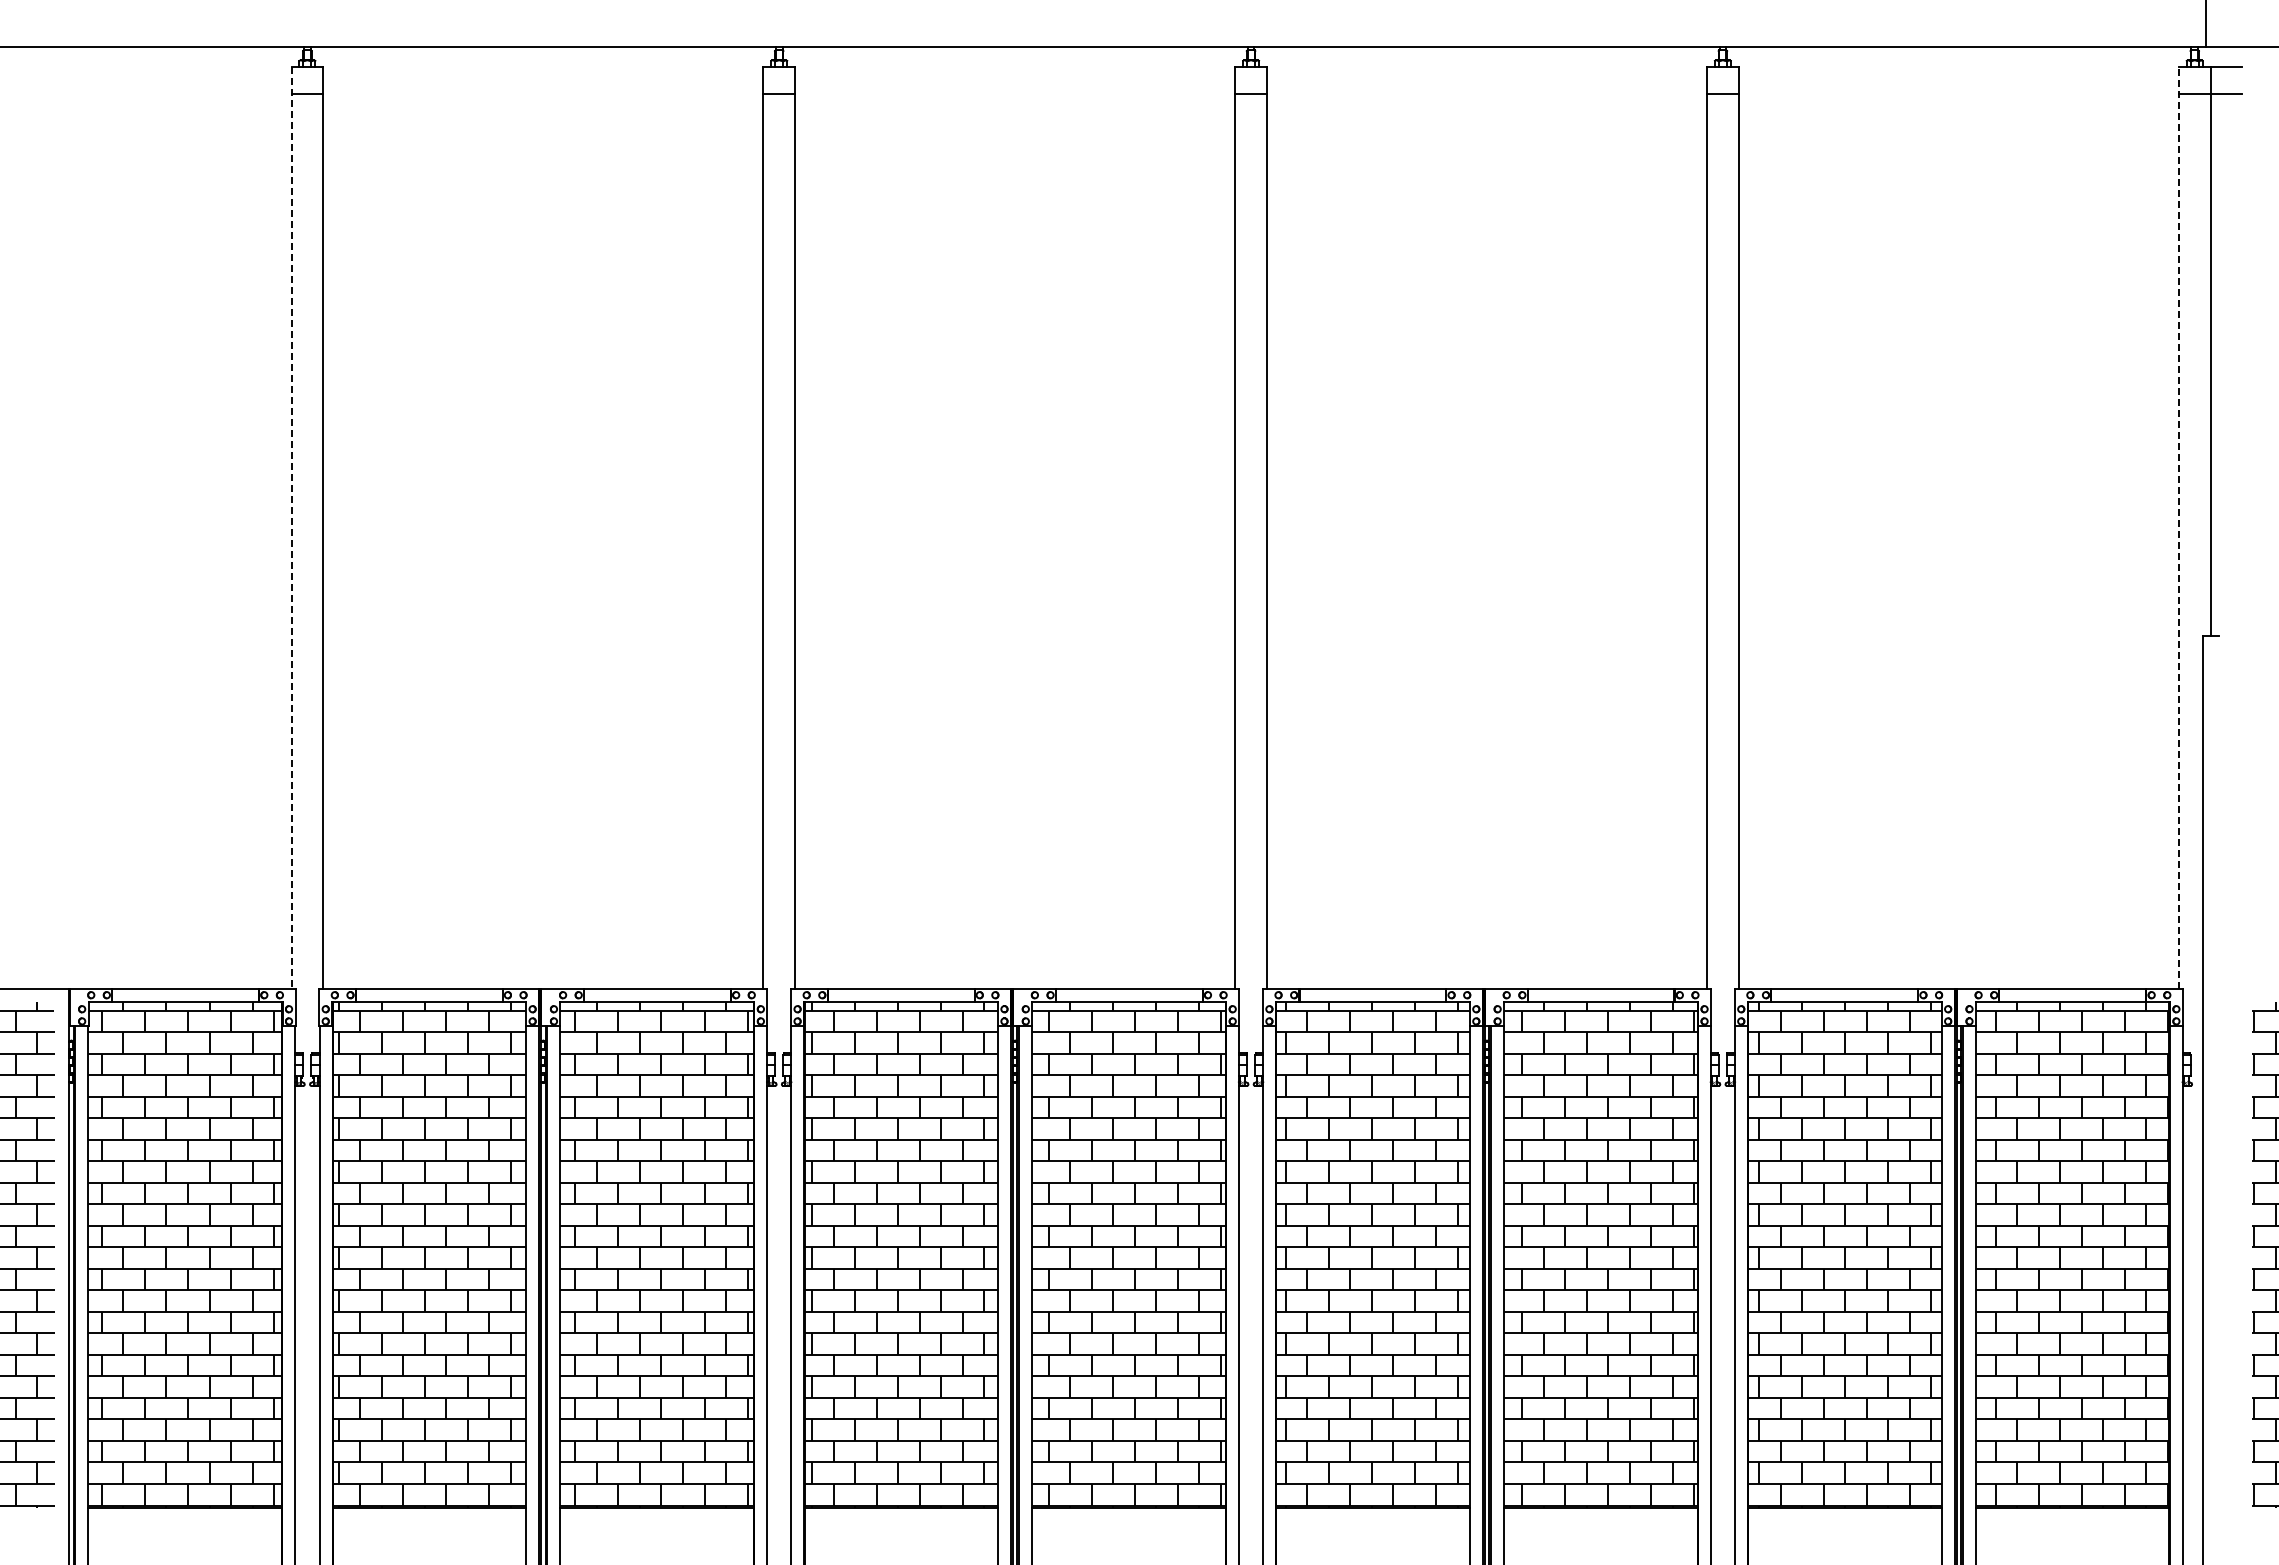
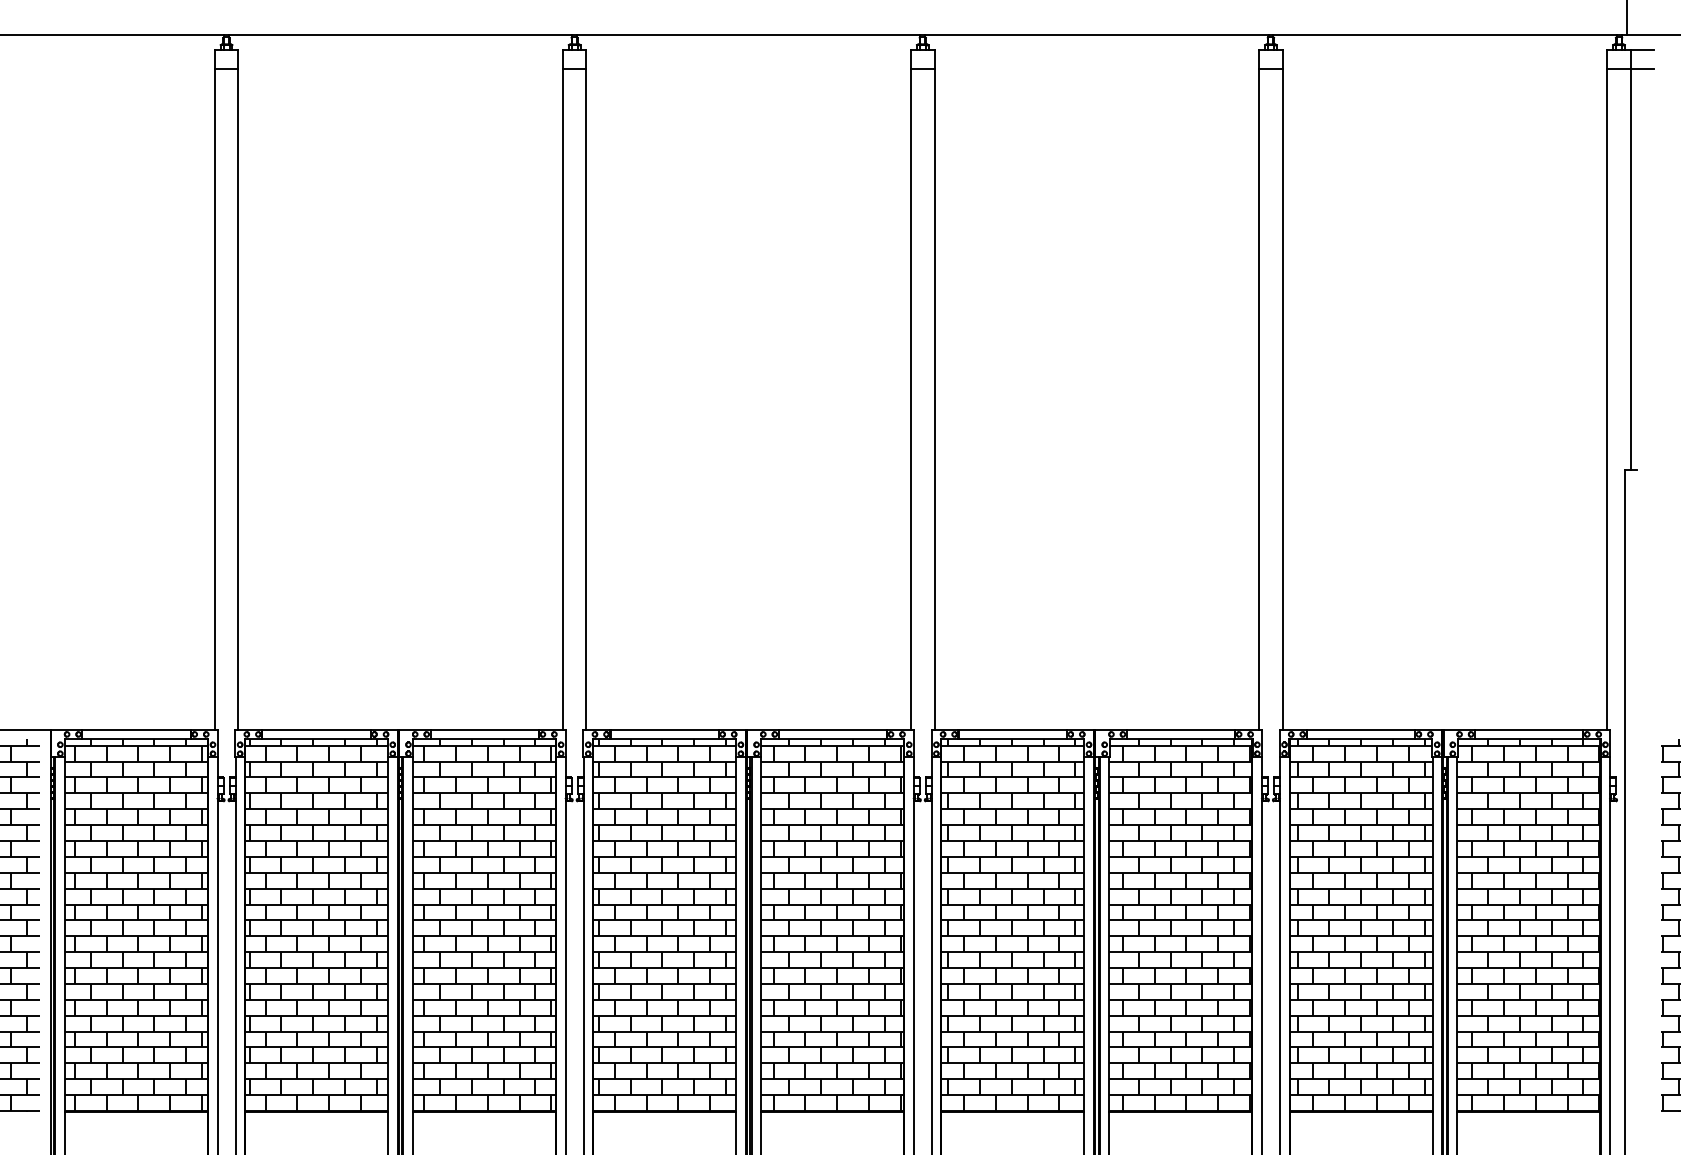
line: (291, 527) -> (214, 389), dashed -> solid
line: (2178, 527) -> (1607, 389), dashed -> solid

